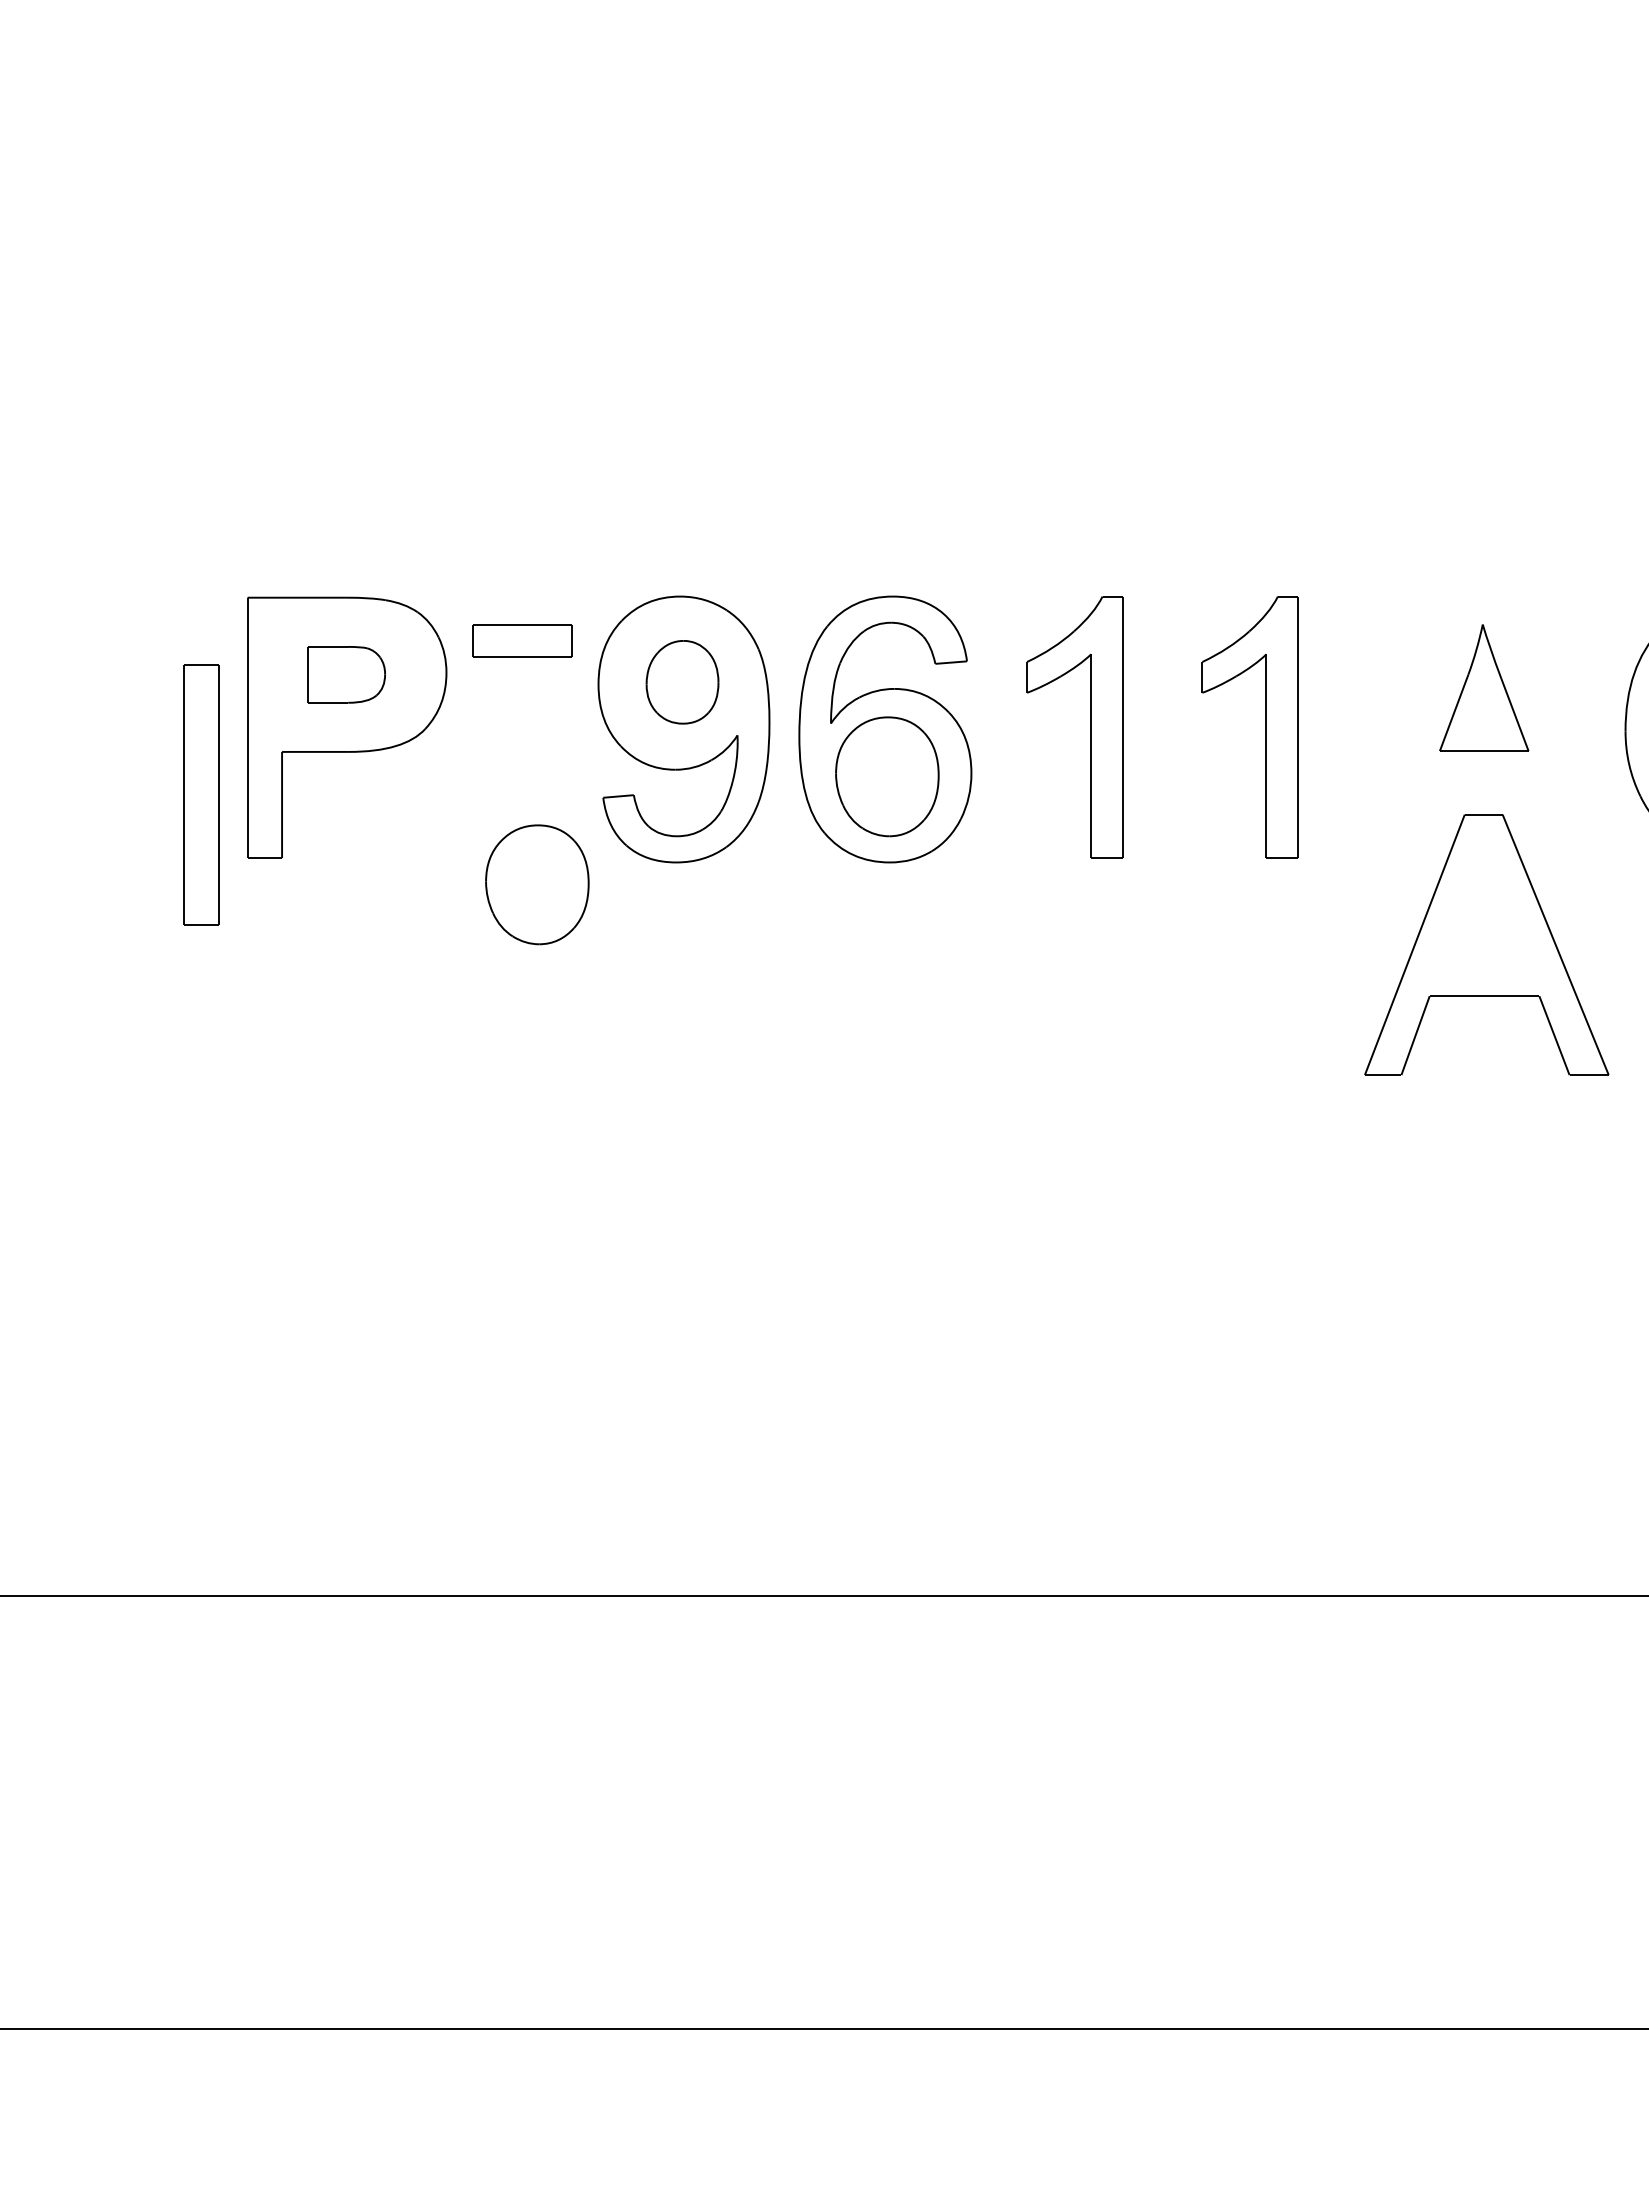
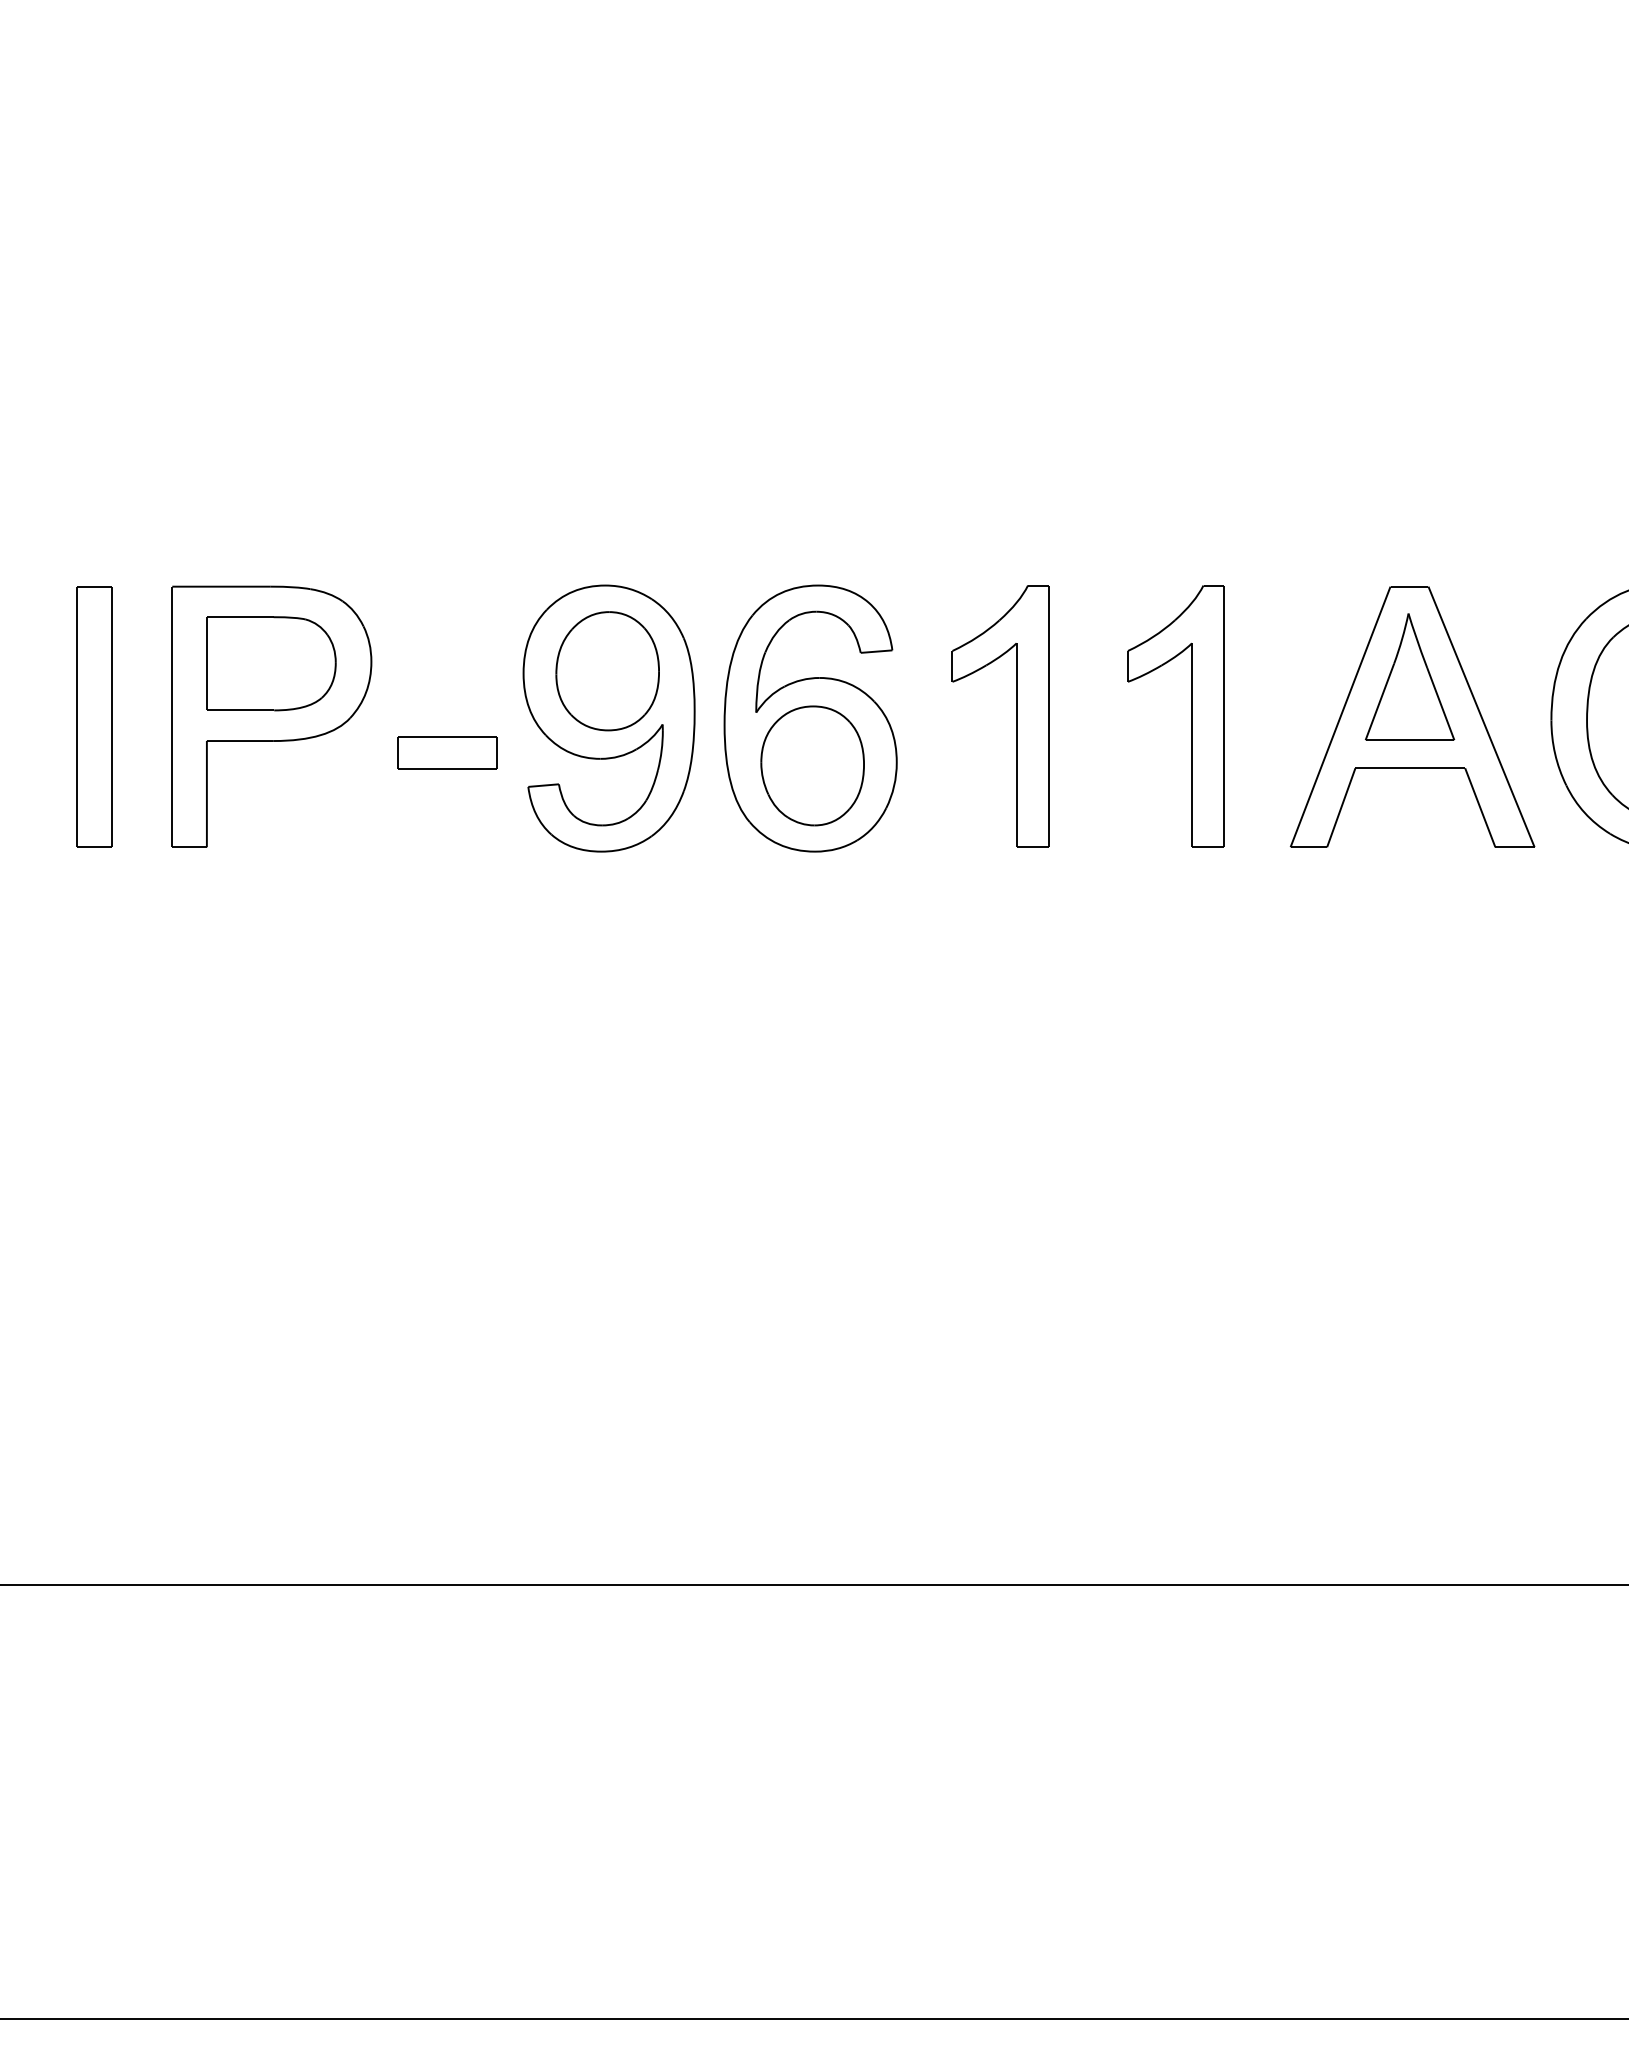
part: (522, 640) -> (447, 752), moved
part: (346, 674) -> (271, 663), size x1.67
part: (682, 682) -> (607, 671), size x1.43
part: (201, 794) -> (94, 716), moved
part: (537, 884) -> (462, 873), removed
part: (1486, 944) -> (1412, 716), moved

